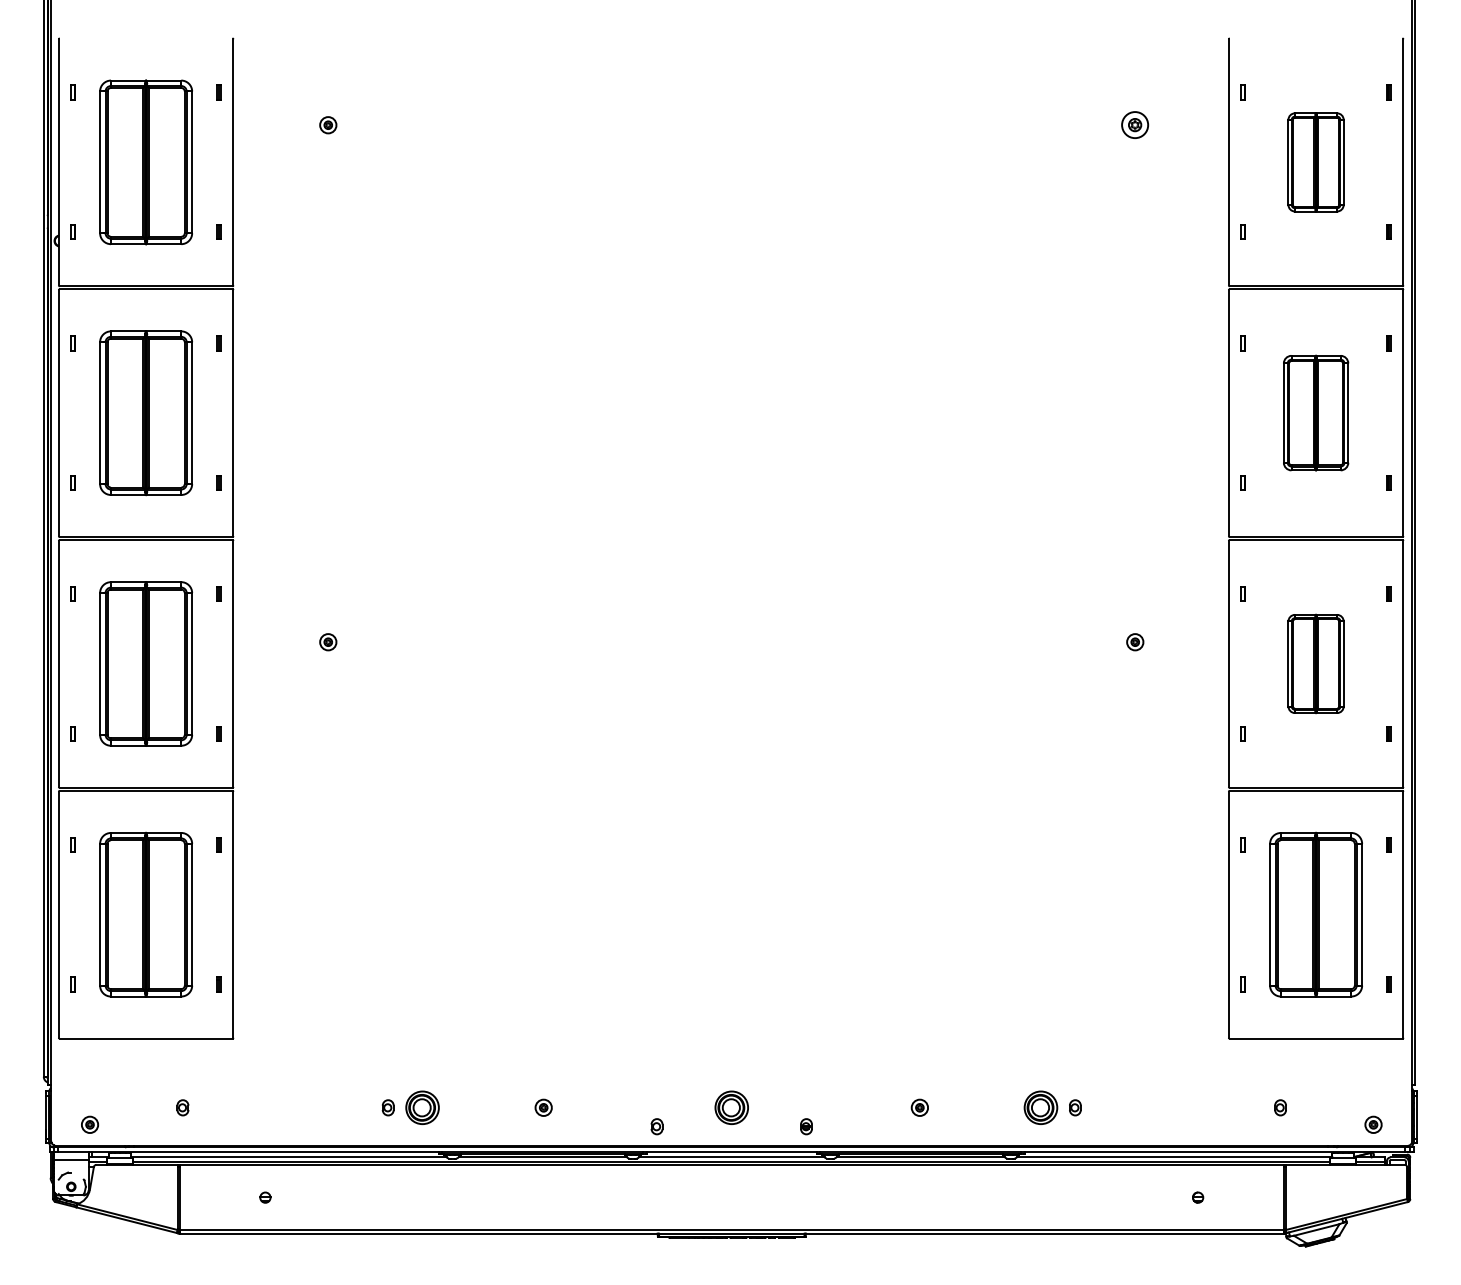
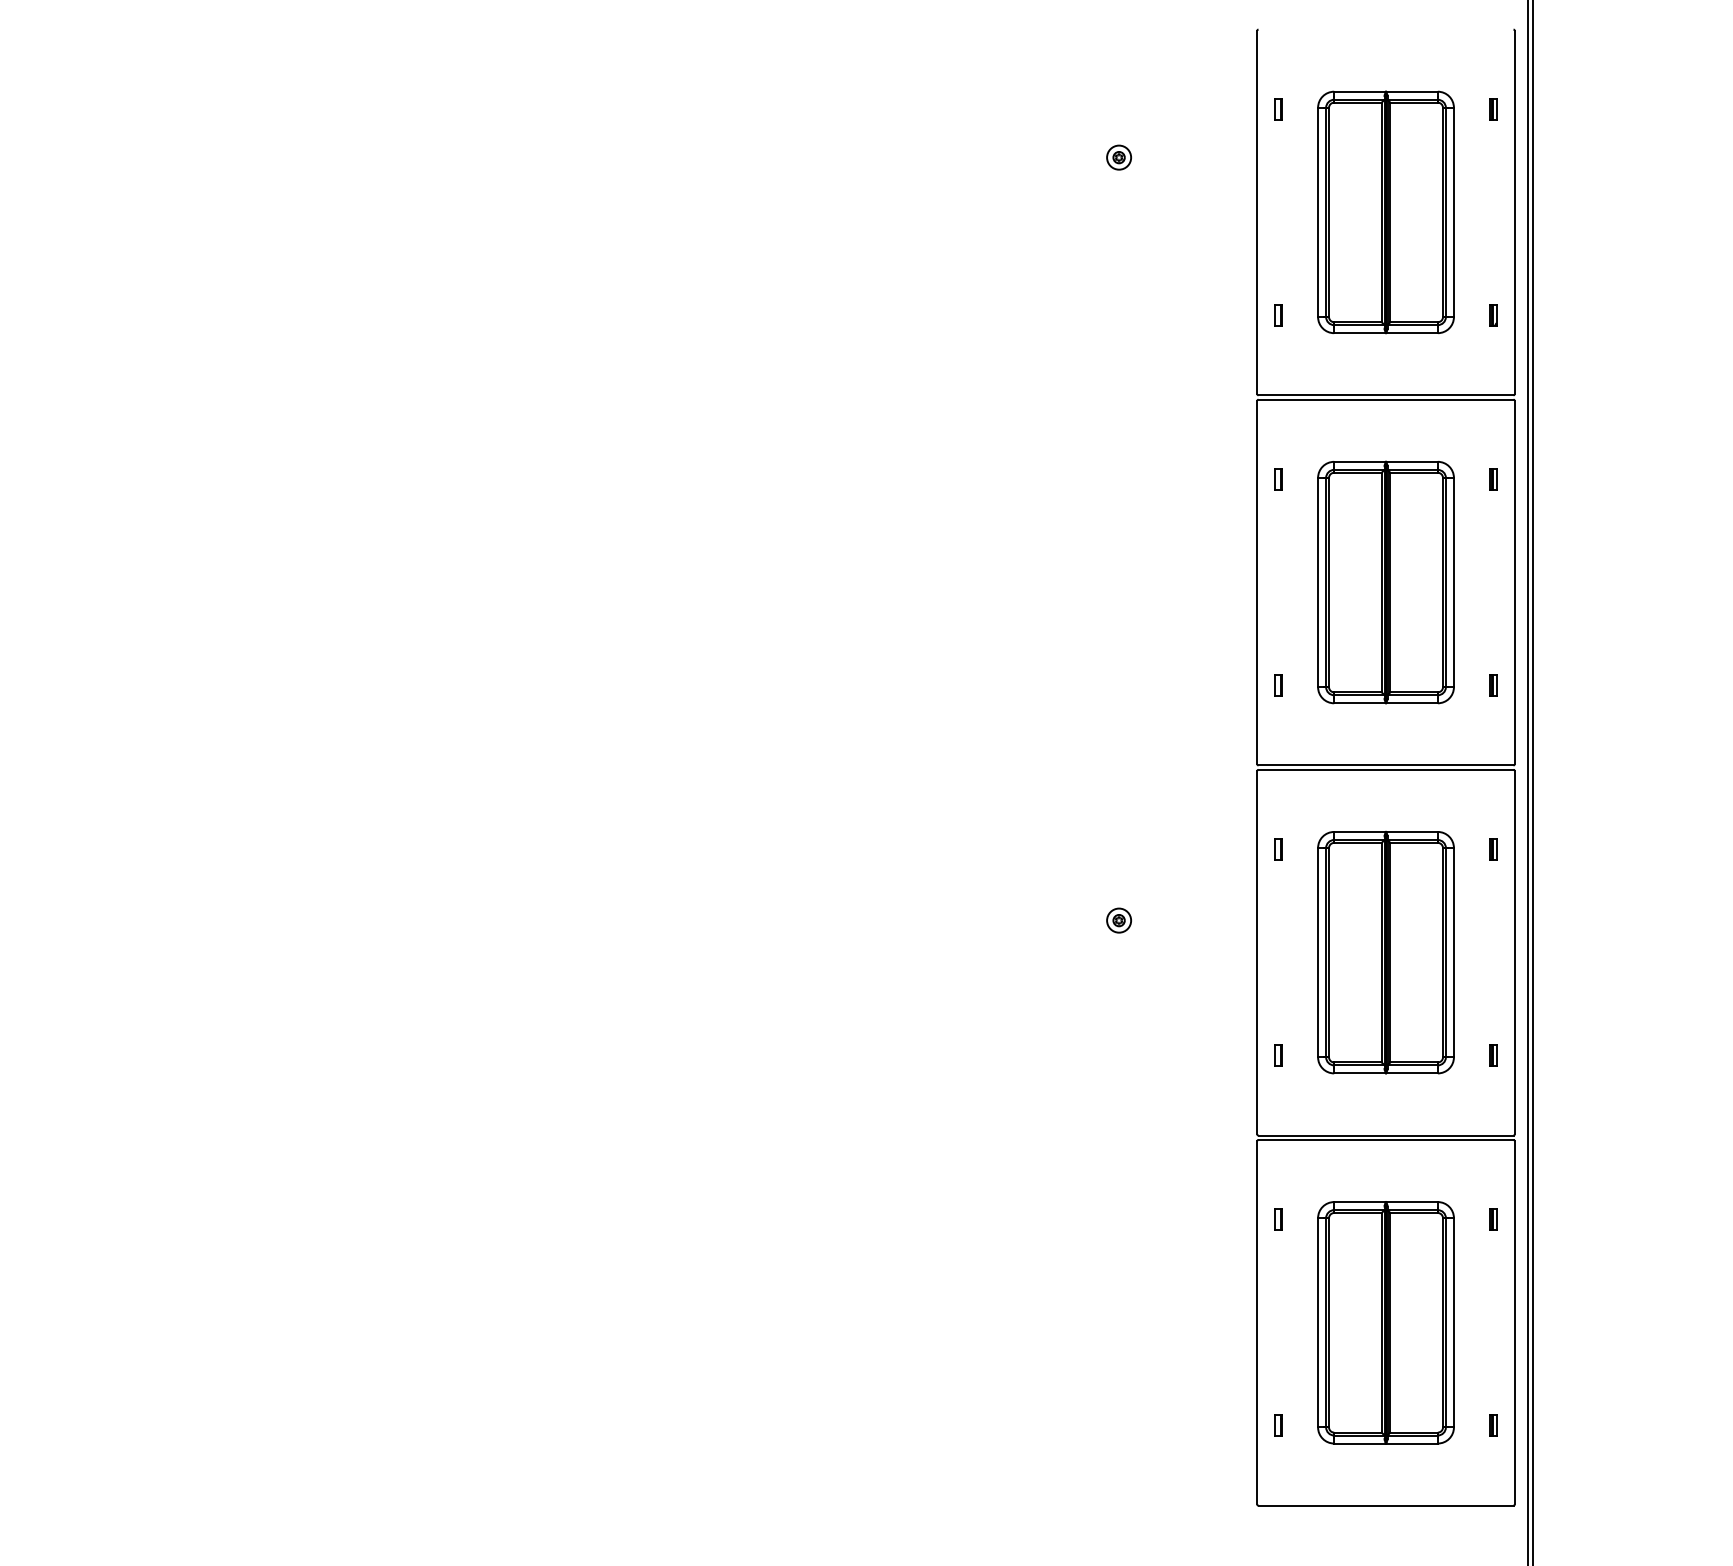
part: (1135, 125) -> (1119, 158), size x0.62
part: (1315, 162) -> (1385, 212), size x1.67
part: (1315, 412) -> (1385, 581), size x1.43
part: (1315, 663) -> (1385, 951), size x1.67

